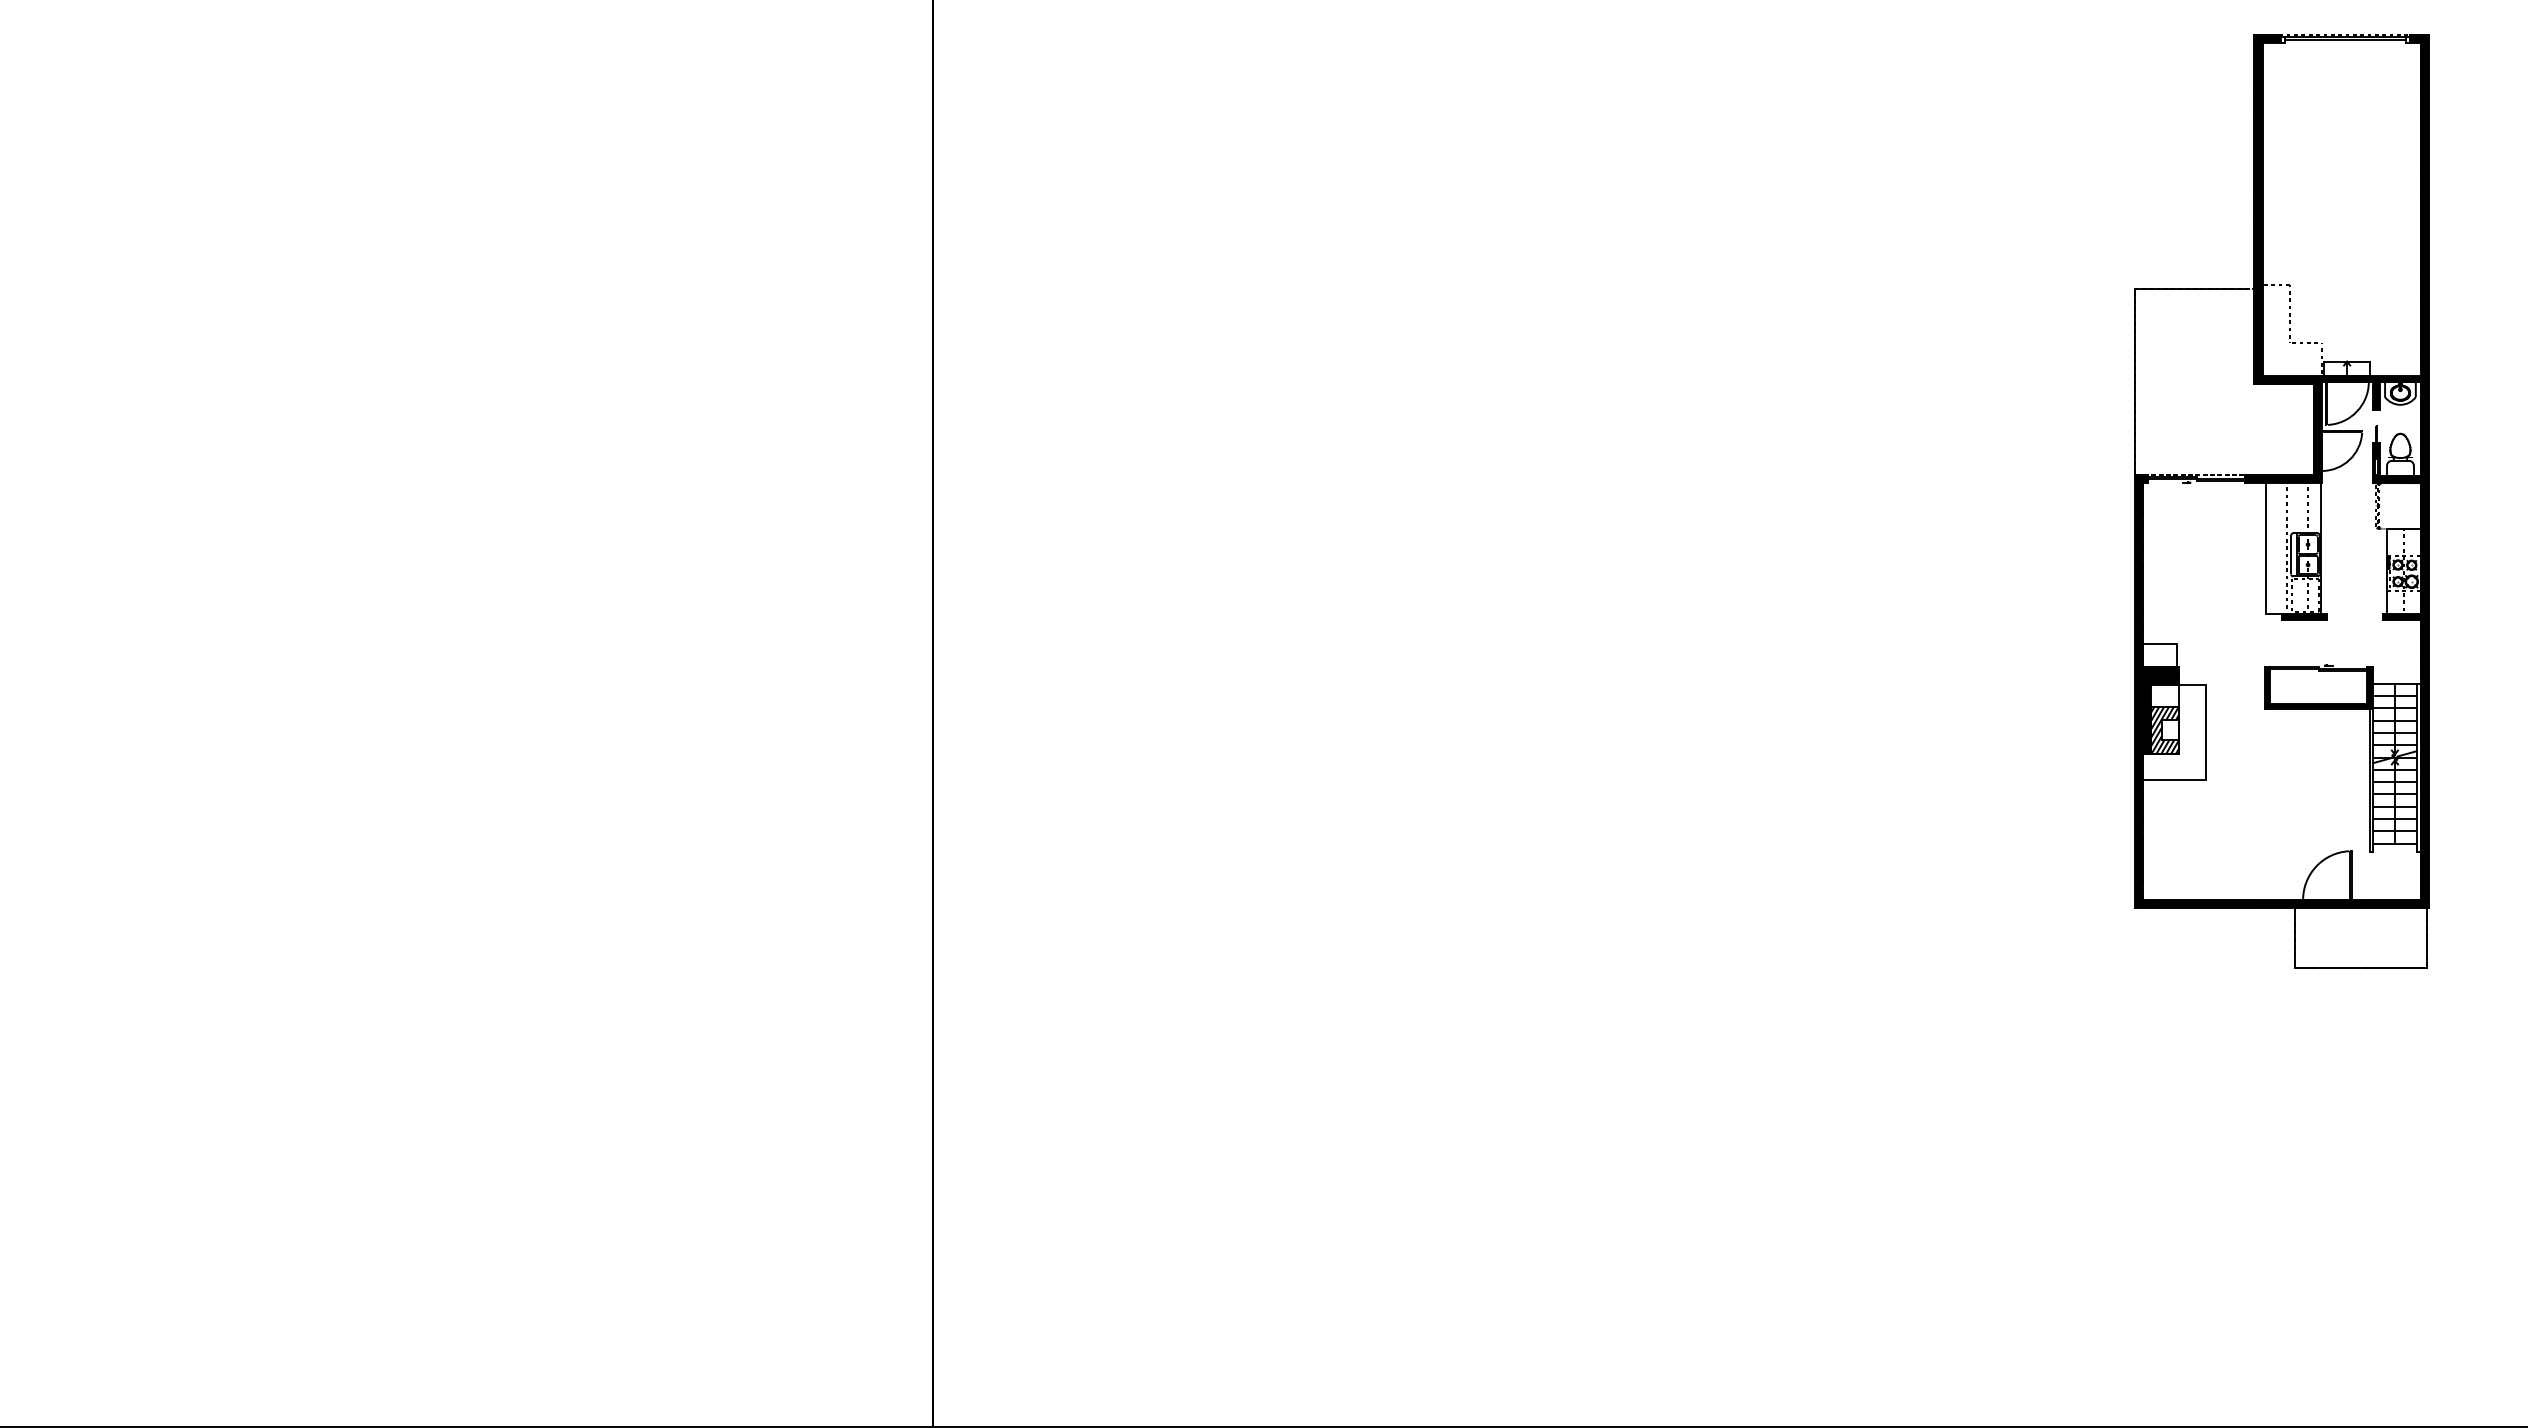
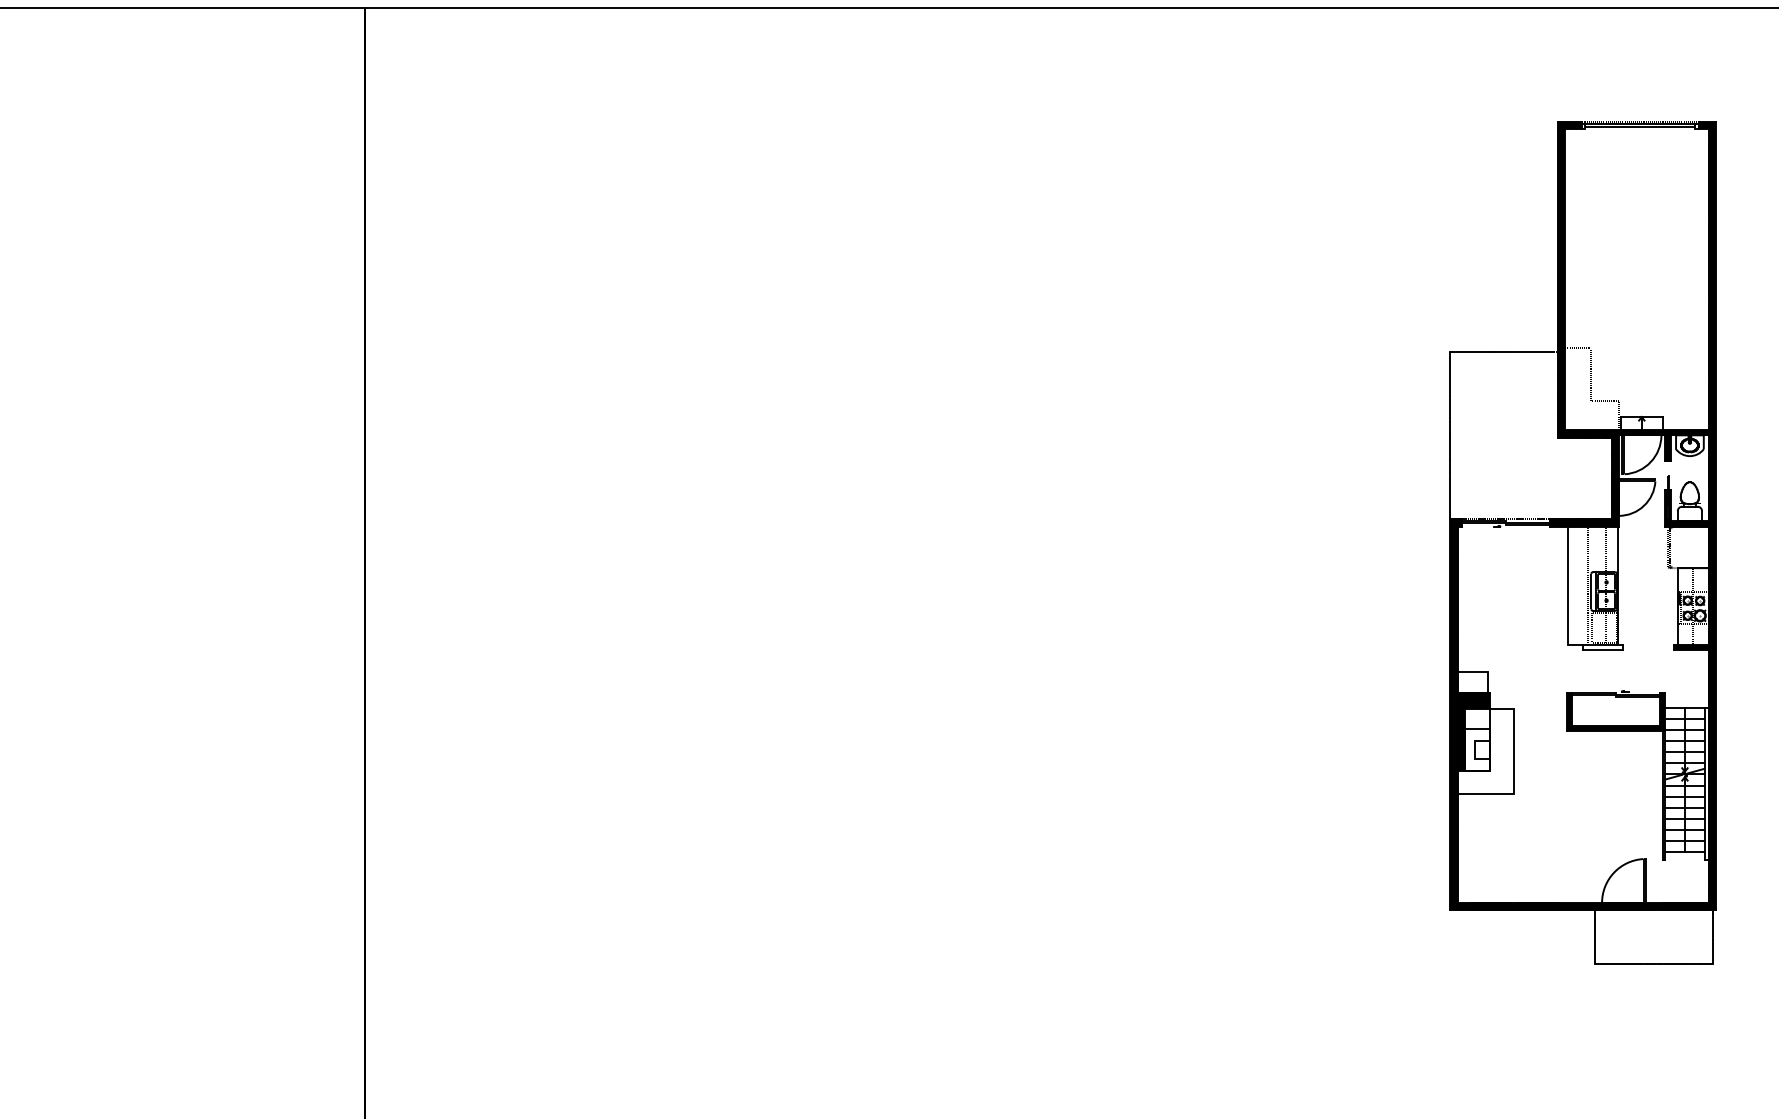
fill: (2304, 616) -> (1603, 647), removed
hatch: (2165, 729) -> (1477, 749), removed

